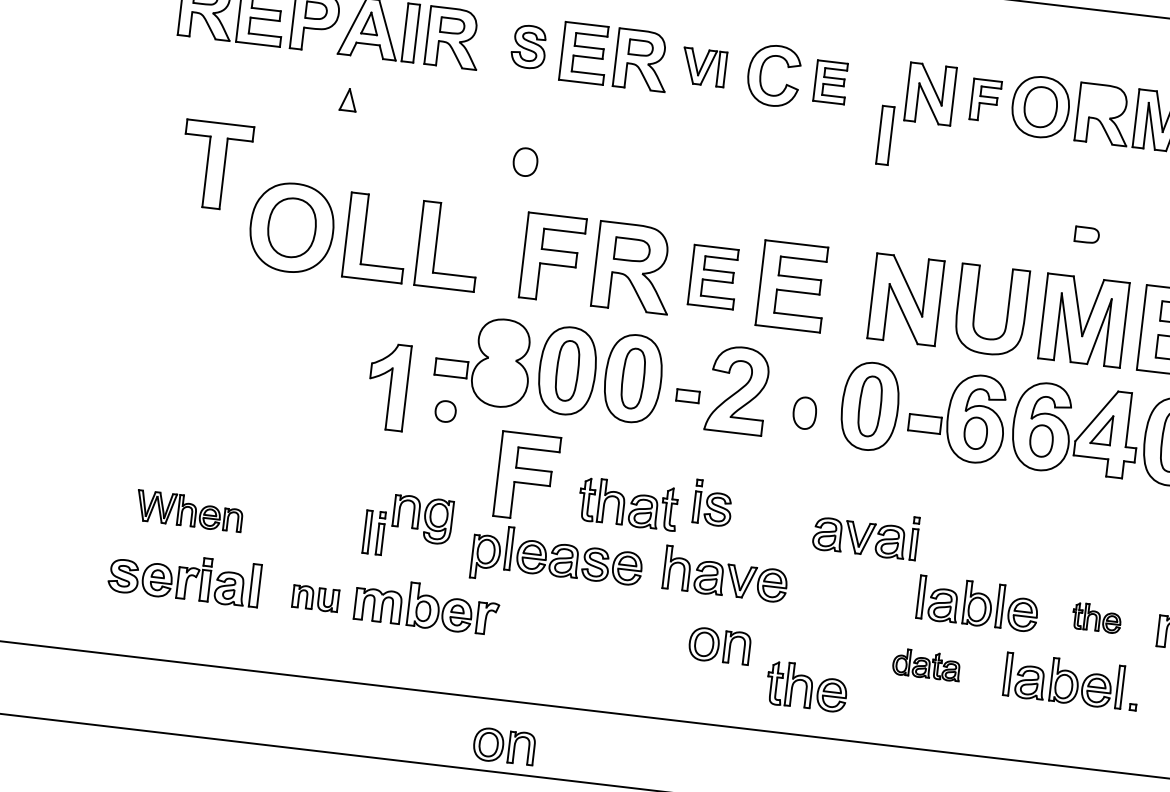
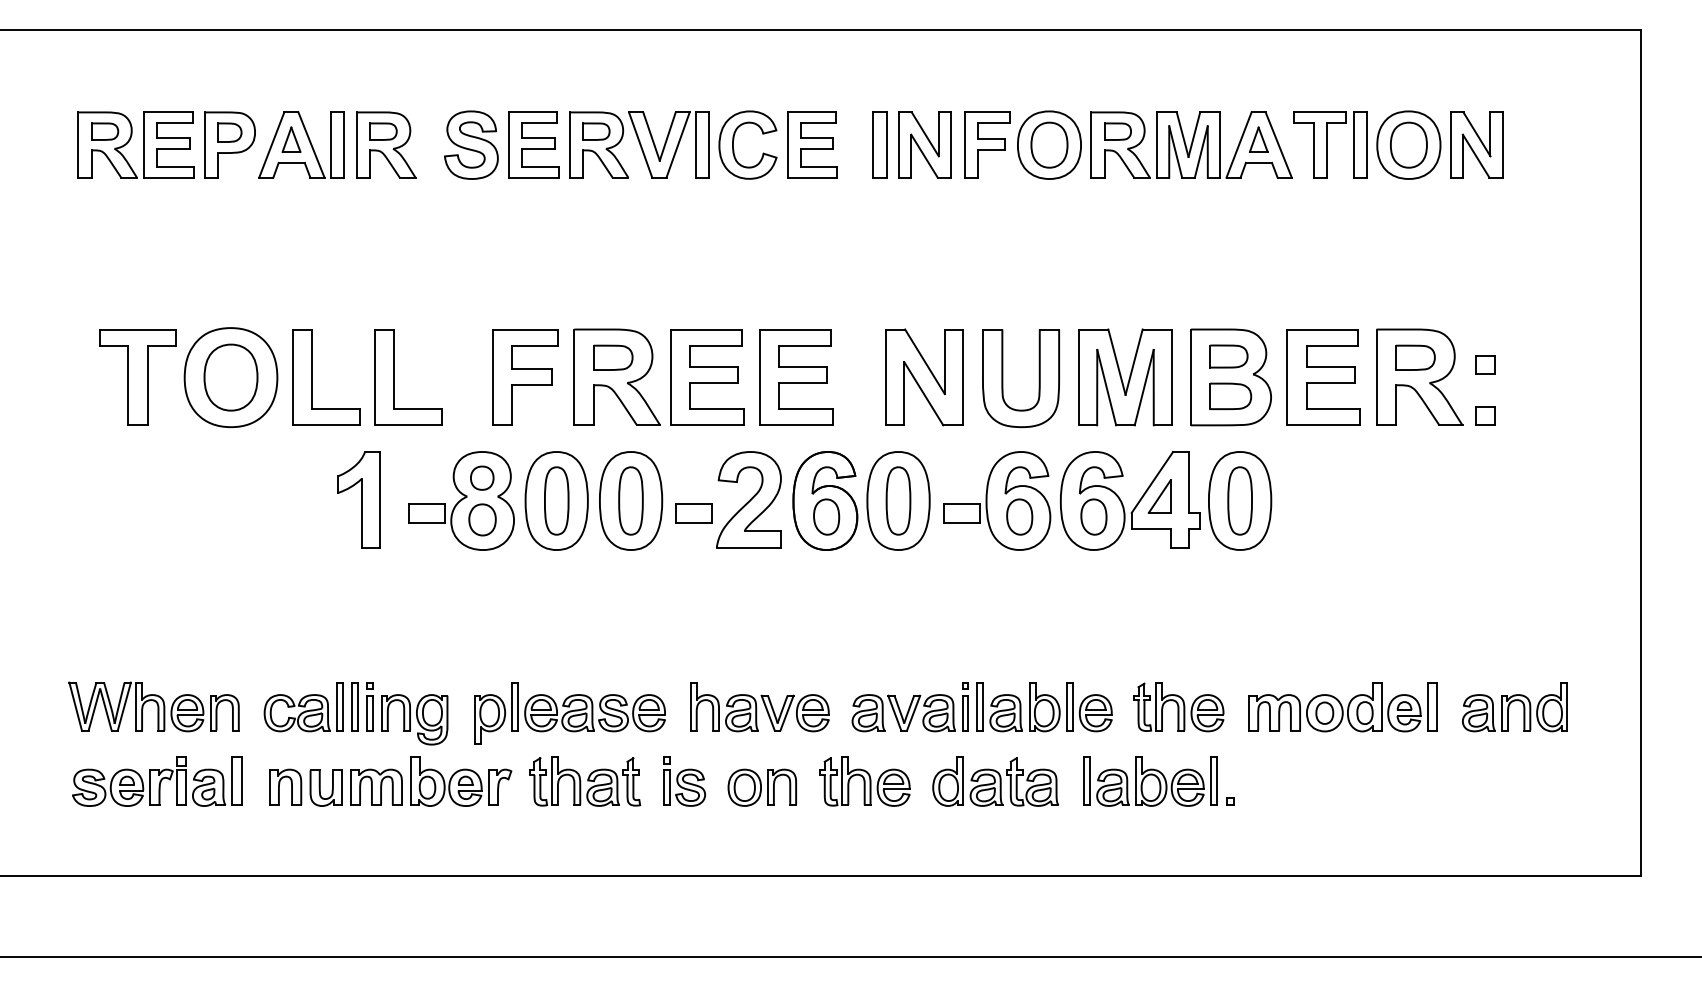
part: (529, 46) -> (471, 144), size x1.43
part: (703, 66) -> (668, 144), size x1.67
part: (831, 81) -> (812, 144), size x1.43
part: (348, 99) -> (277, 227), removed
part: (985, 100) -> (987, 144), size x1.43
part: (884, 134) -> (879, 144), moved
part: (525, 161) -> (482, 519), moved
part: (215, 165) -> (137, 377), moved
part: (1086, 234) -> (1117, 131), moved
part: (713, 277) -> (707, 377), size x1.43
part: (387, 386) -> (358, 499), moved
part: (687, 396) -> (693, 513), size x1.43
part: (805, 398) -> (825, 500), added
part: (445, 410) -> (482, 477), moved
part: (527, 476) -> (525, 624), removed
part: (713, 503) -> (684, 781), moved
part: (628, 504) -> (585, 781), moved
part: (189, 510) -> (153, 706), size x1.43
part: (422, 519) -> (414, 719), moved
part: (321, 527) -> (303, 707), added
part: (865, 533) -> (909, 707), moved
part: (315, 598) -> (305, 787), size x1.43
part: (1096, 618) -> (1178, 707), size x1.67
part: (926, 664) -> (995, 781), size x1.67
part: (806, 686) -> (864, 781), moved
part: (503, 746) -> (534, 927), removed

